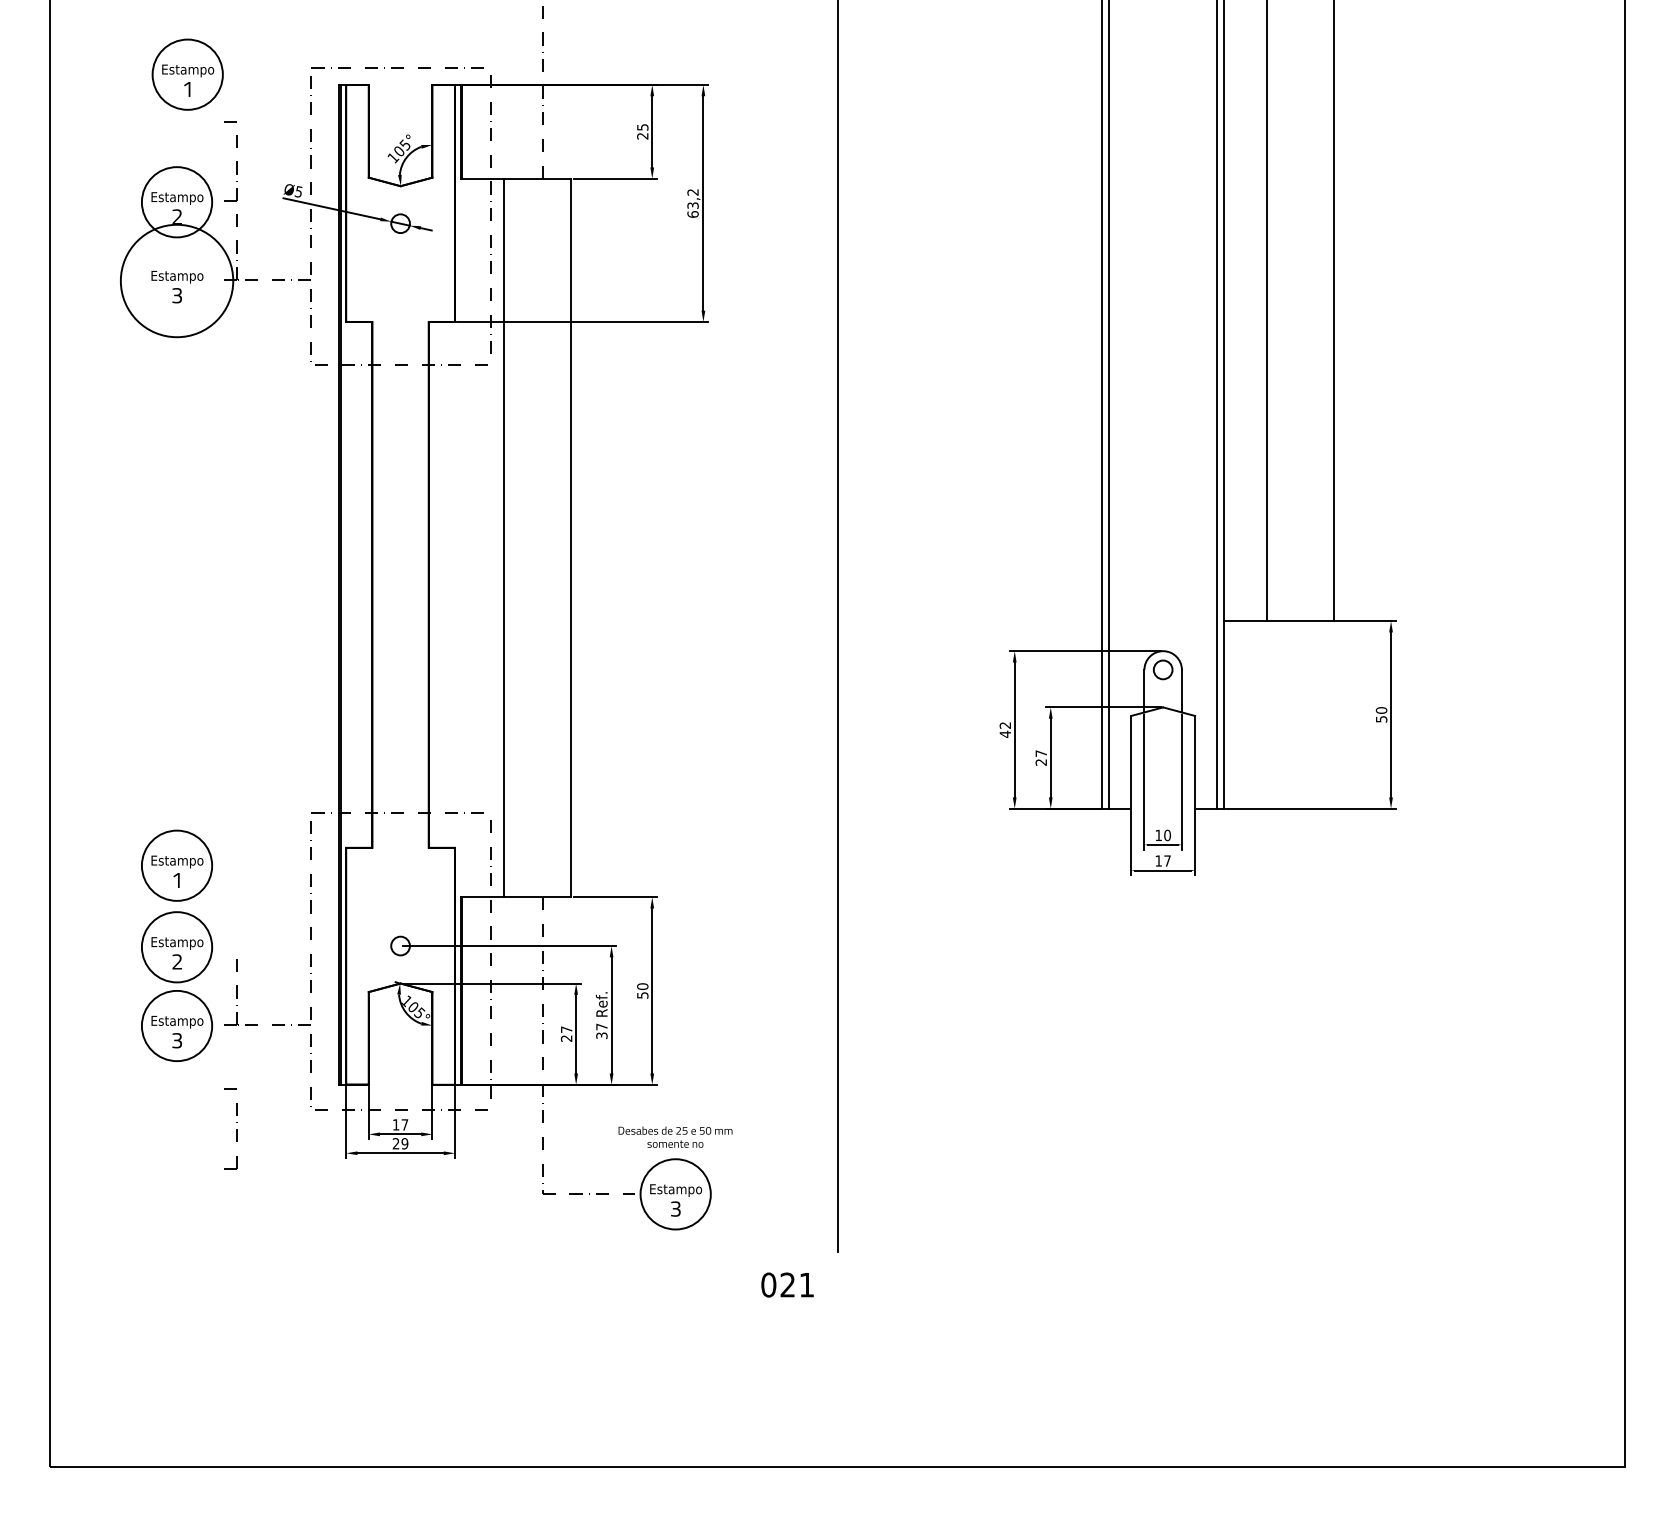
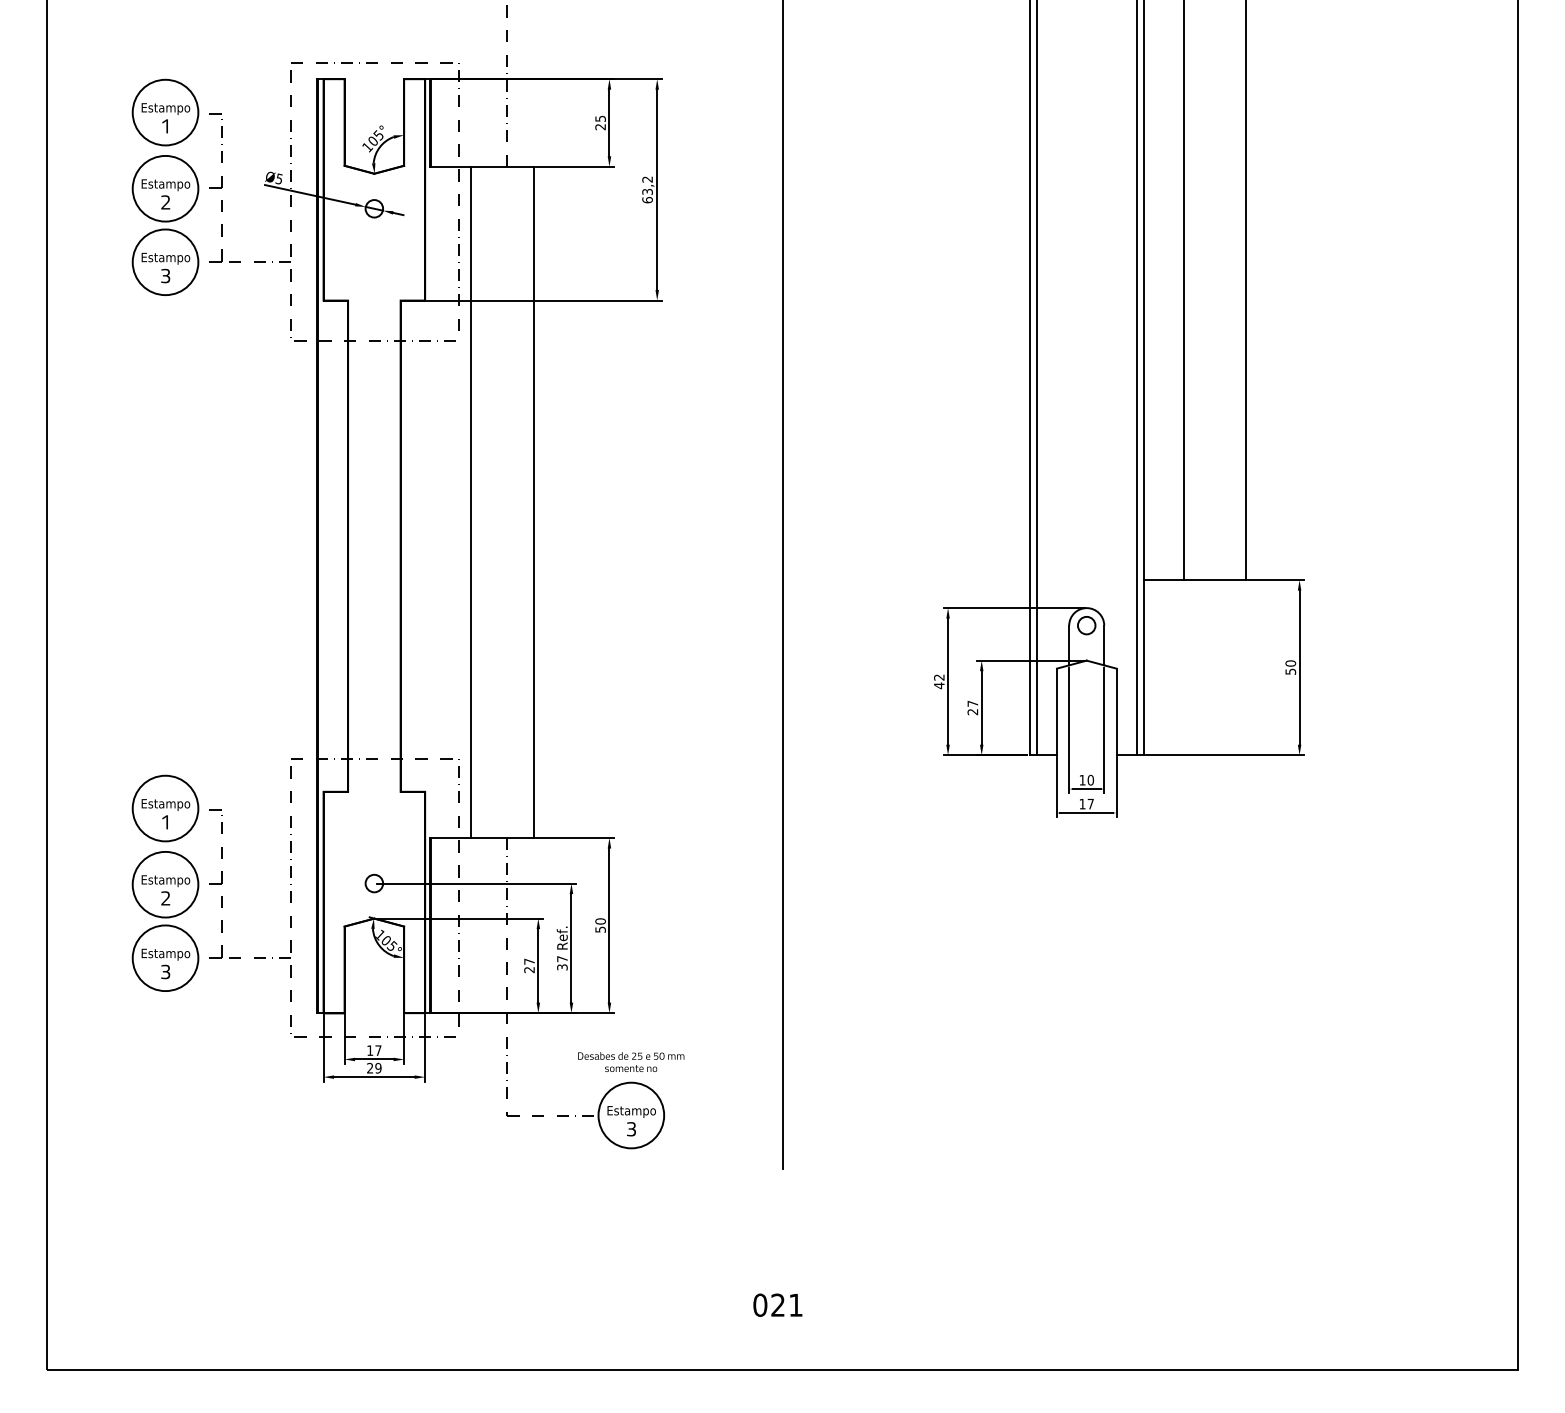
part: (187, 74) -> (165, 112), moved
circle: (177, 281) -> (165, 262), size x0.62
part: (236, 1130) -> (221, 847), moved
text: (787, 1284) -> (777, 1304), moved

